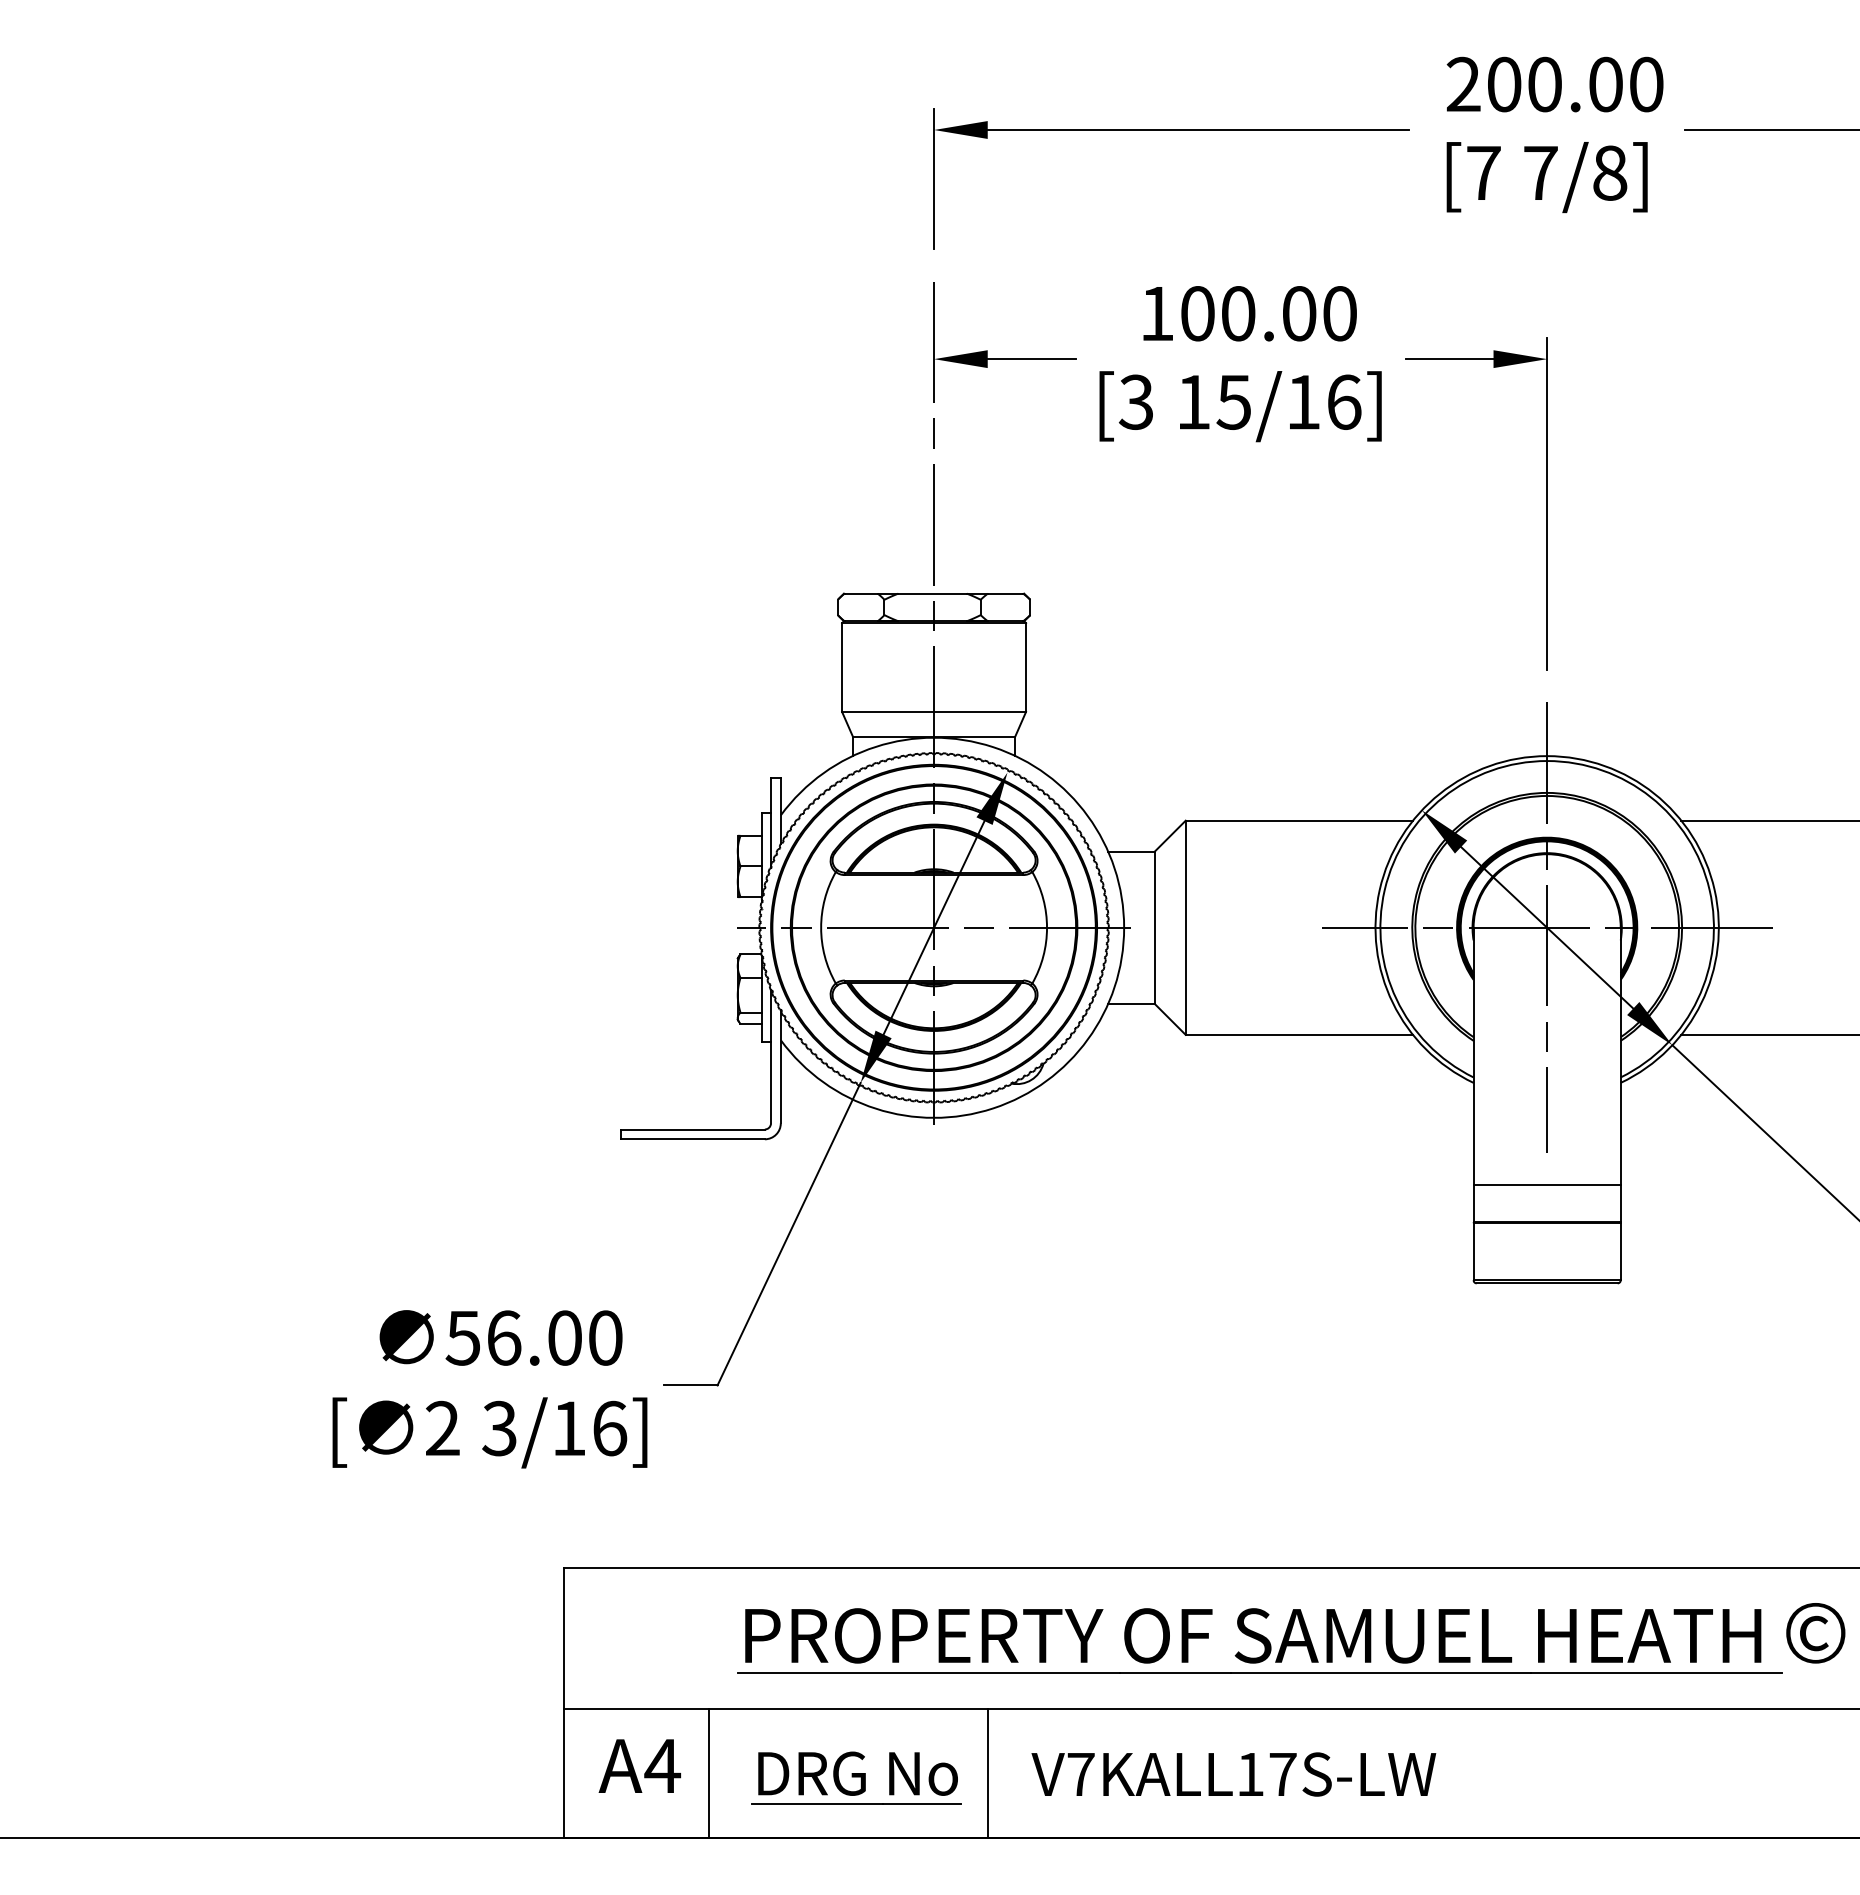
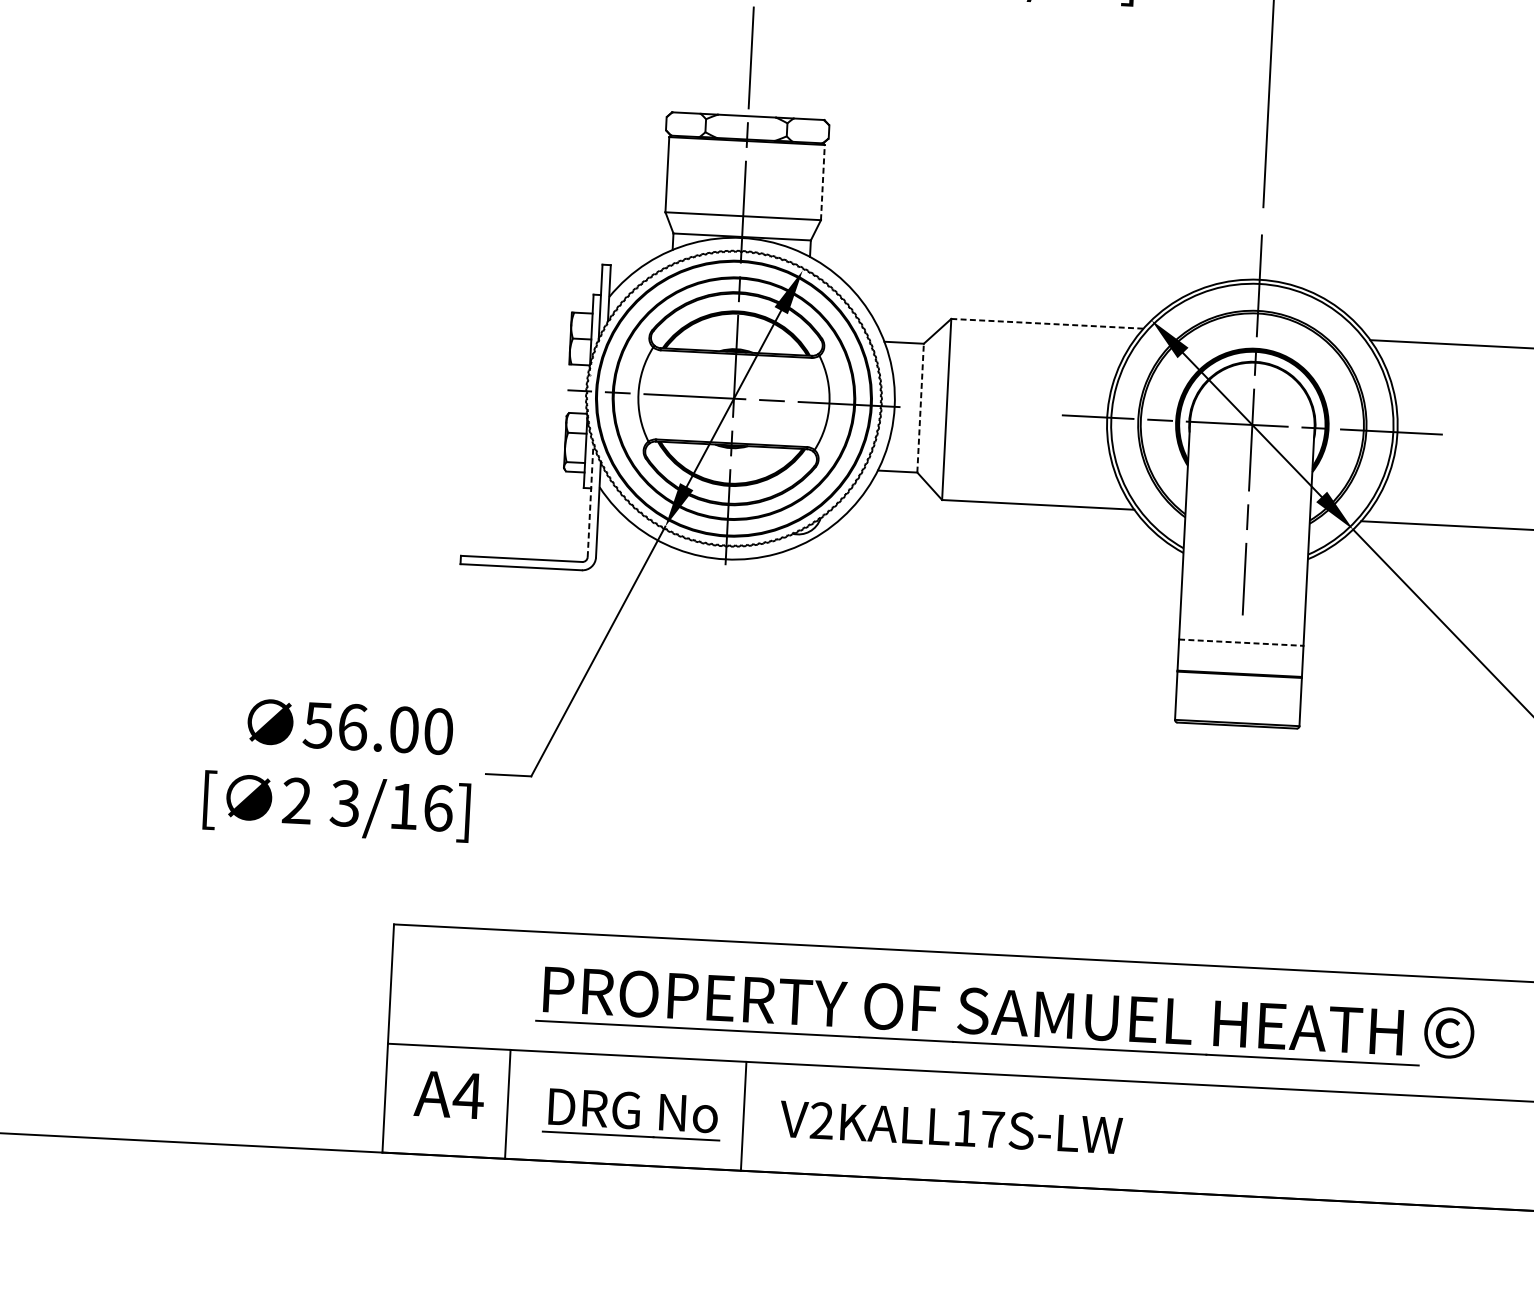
line: (1026, 667) -> (823, 182), solid -> dashed
line: (1299, 820) -> (1047, 323), solid -> dashed
line: (1154, 927) -> (920, 407), solid -> dashed
line: (771, 1056) -> (590, 500), solid -> dashed
line: (1547, 1185) -> (1241, 642), solid -> dashed
text: (1080, 1773) -> (821, 1120), V7KALL17S-LW -> V2KALL17S-LW

